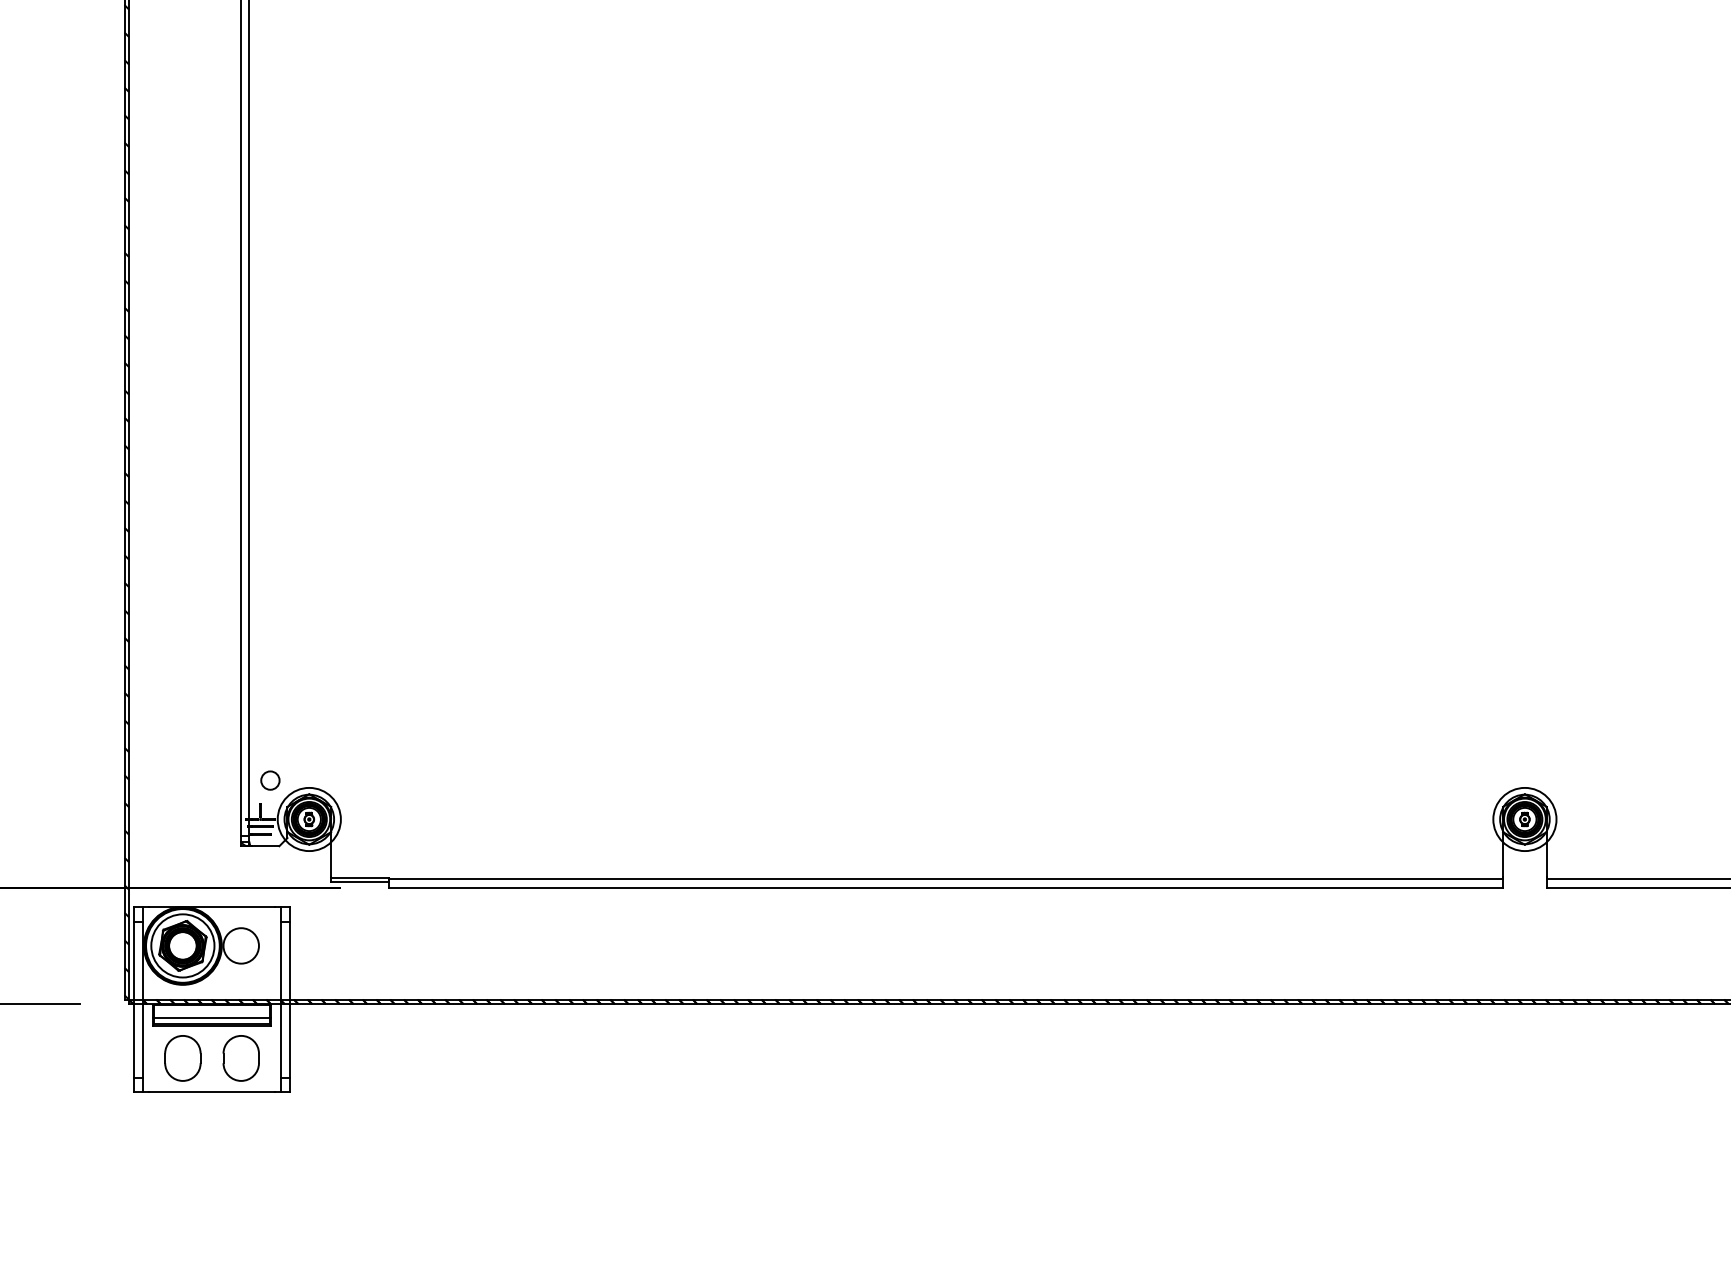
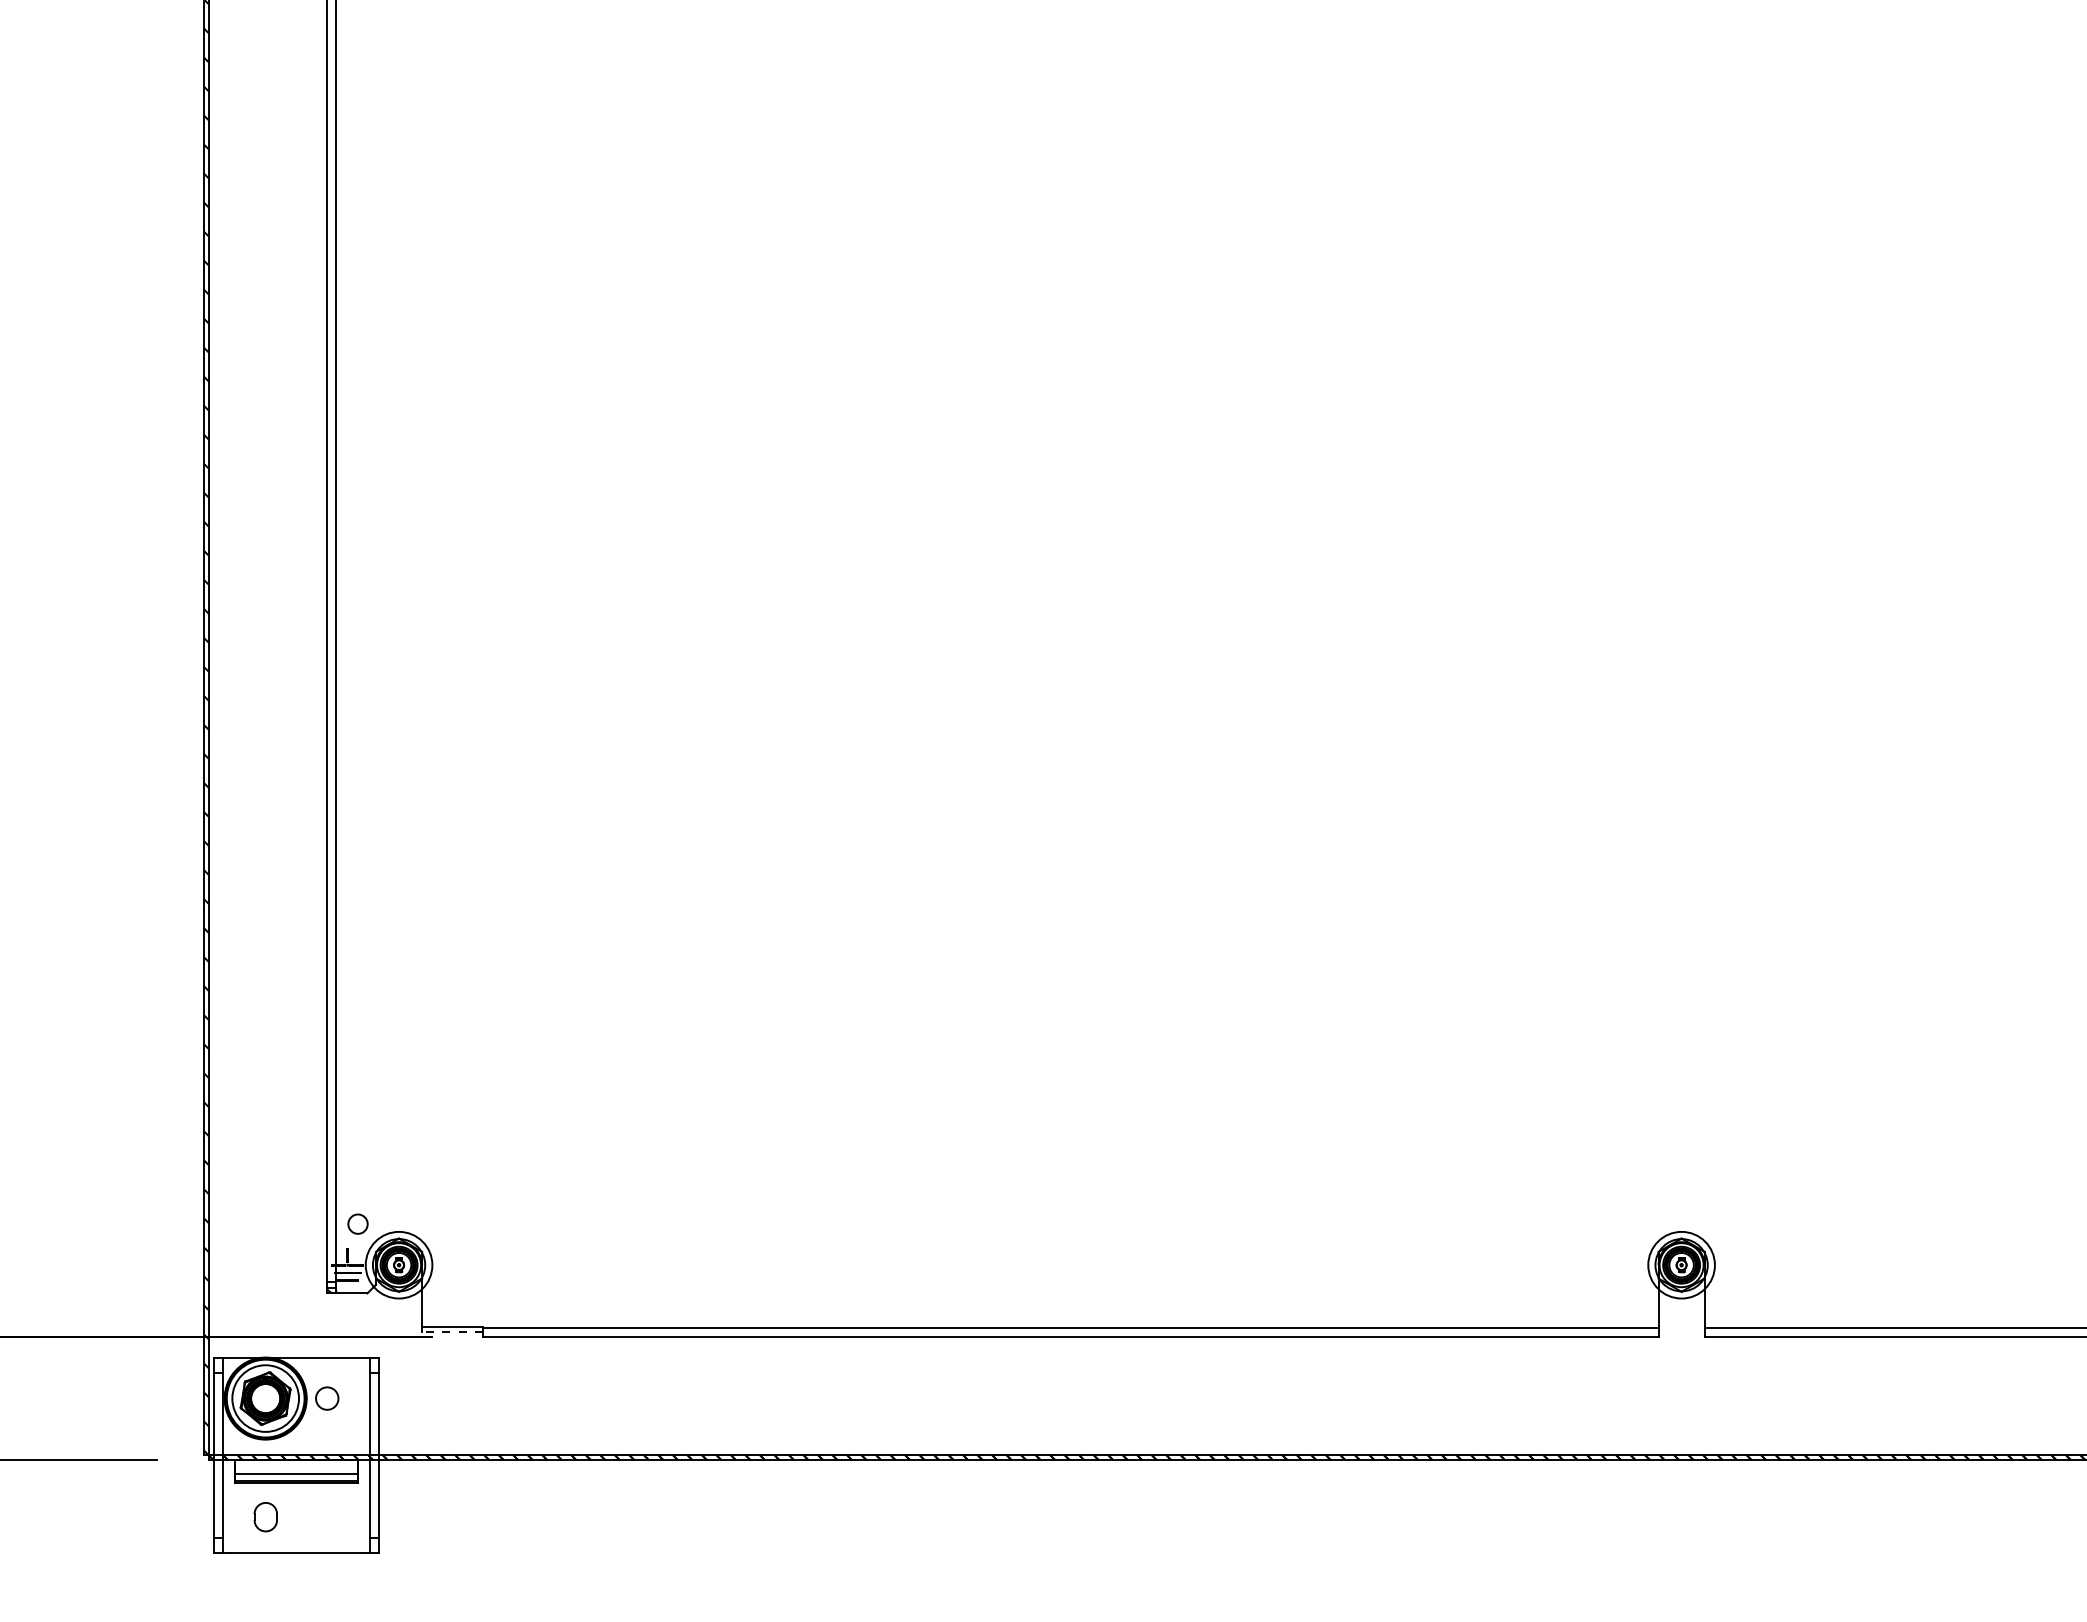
line: (359, 882) -> (452, 1331), solid -> dashed
circle: (240, 945) -> (326, 1398), size x0.6
part: (182, 1057) -> (265, 1516), size x0.6
part: (240, 1057) -> (326, 1516), removed

